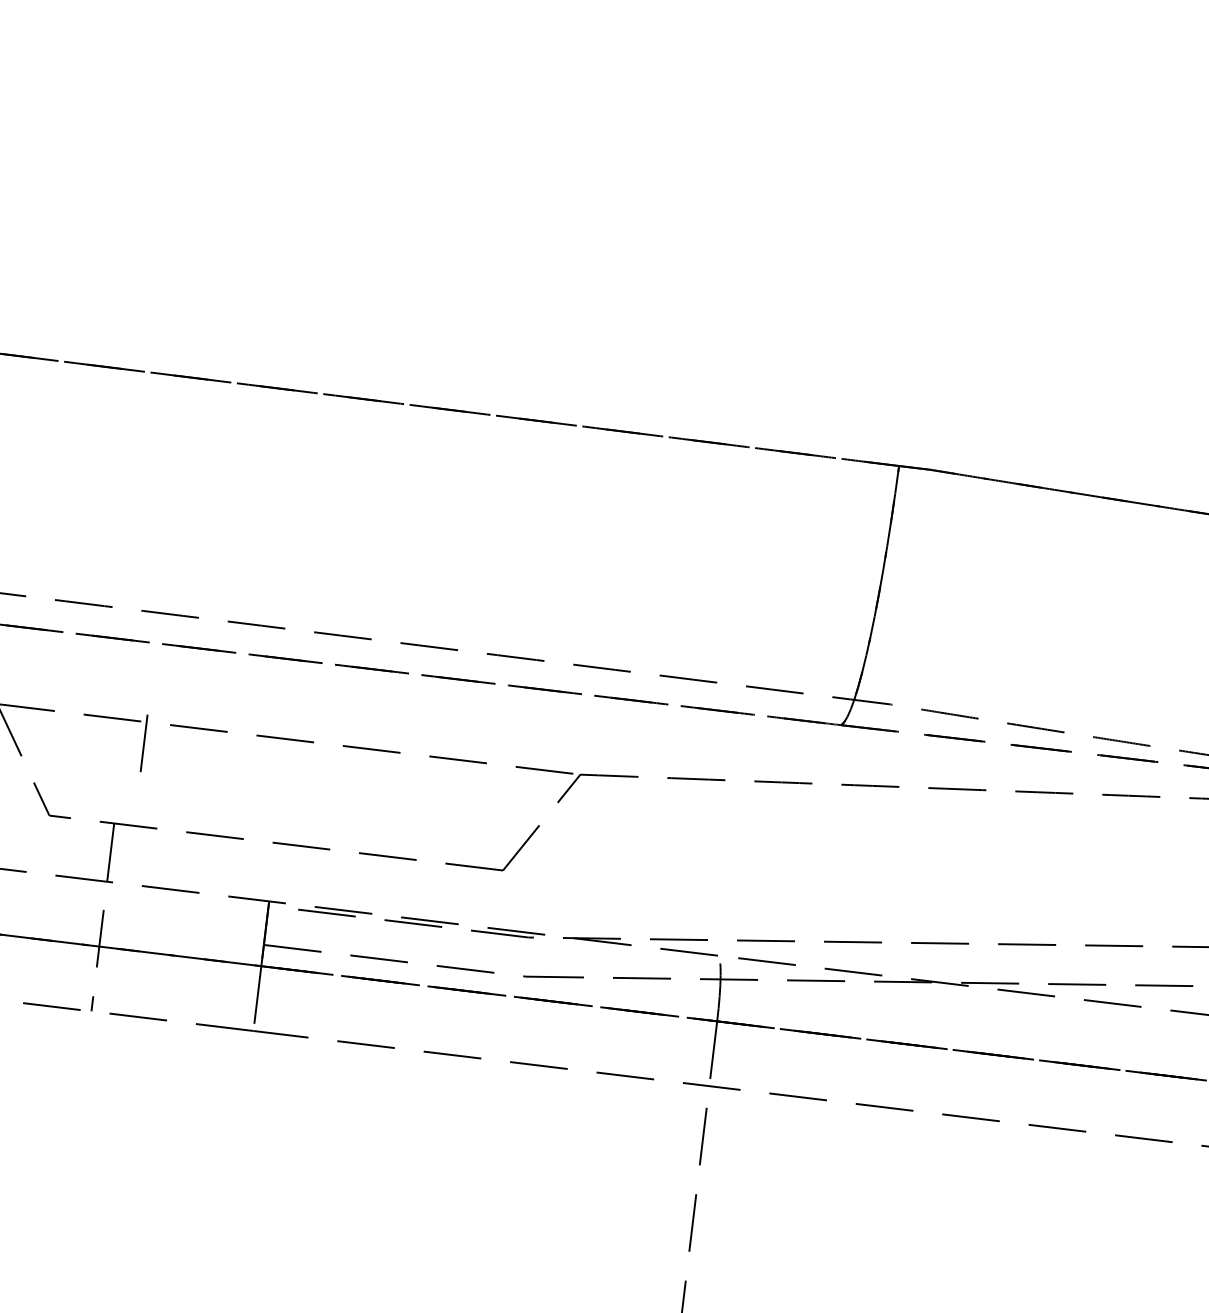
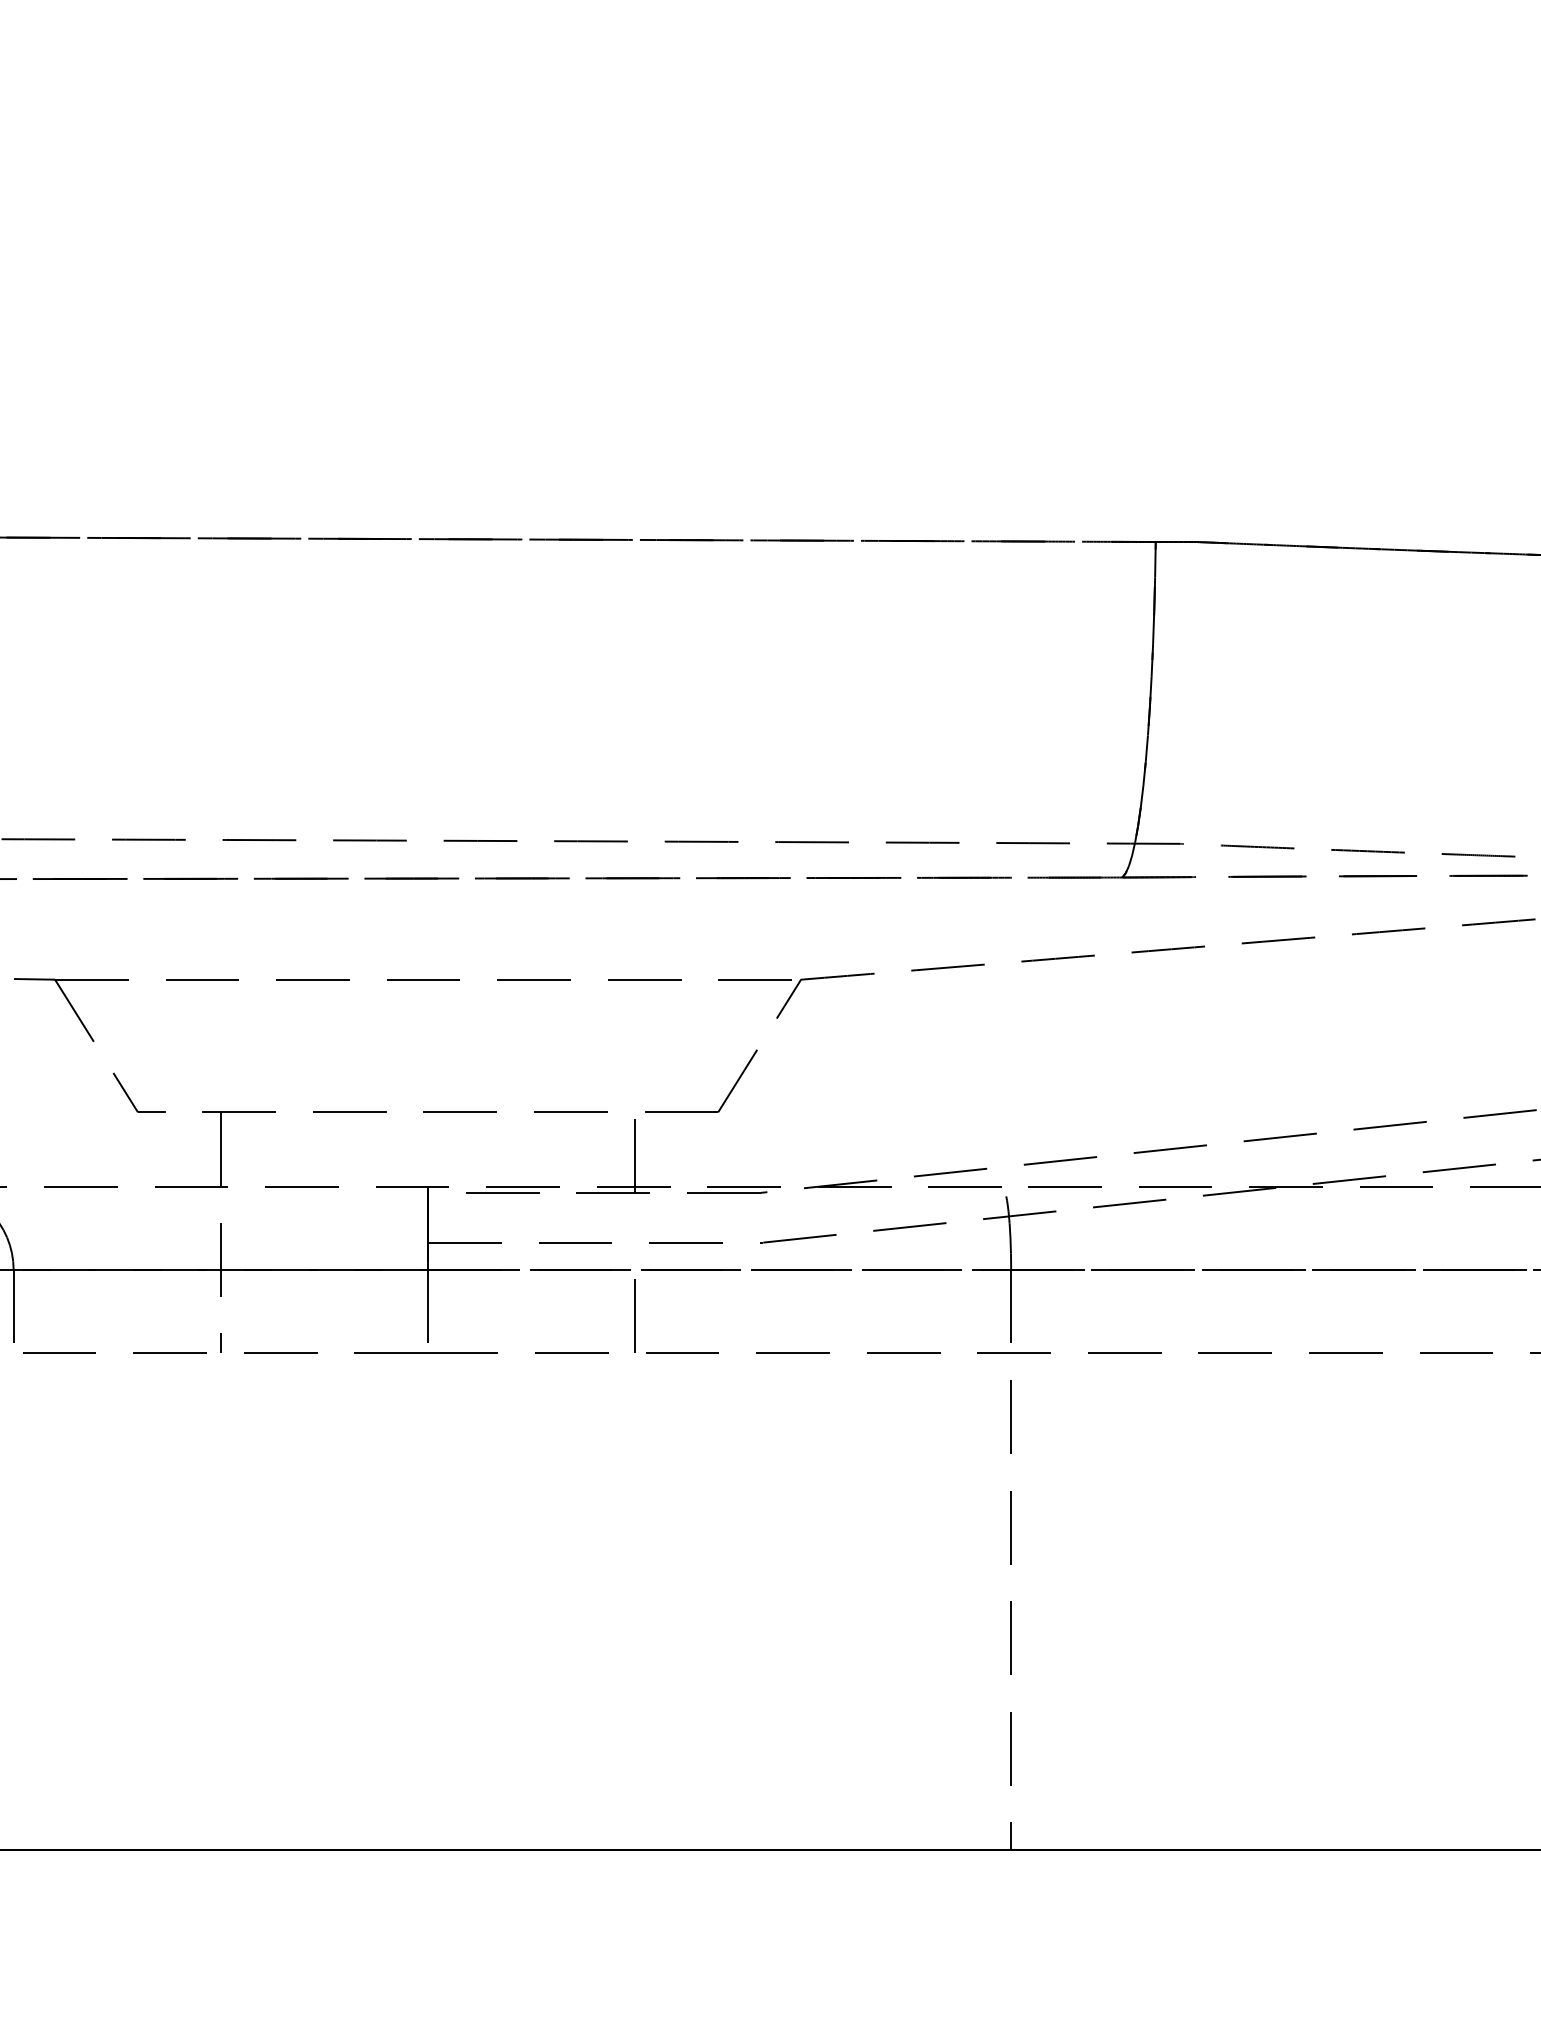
line: (143, 743) -> (634, 1315), moved
line: (434, 894) -> (635, 1152), added

